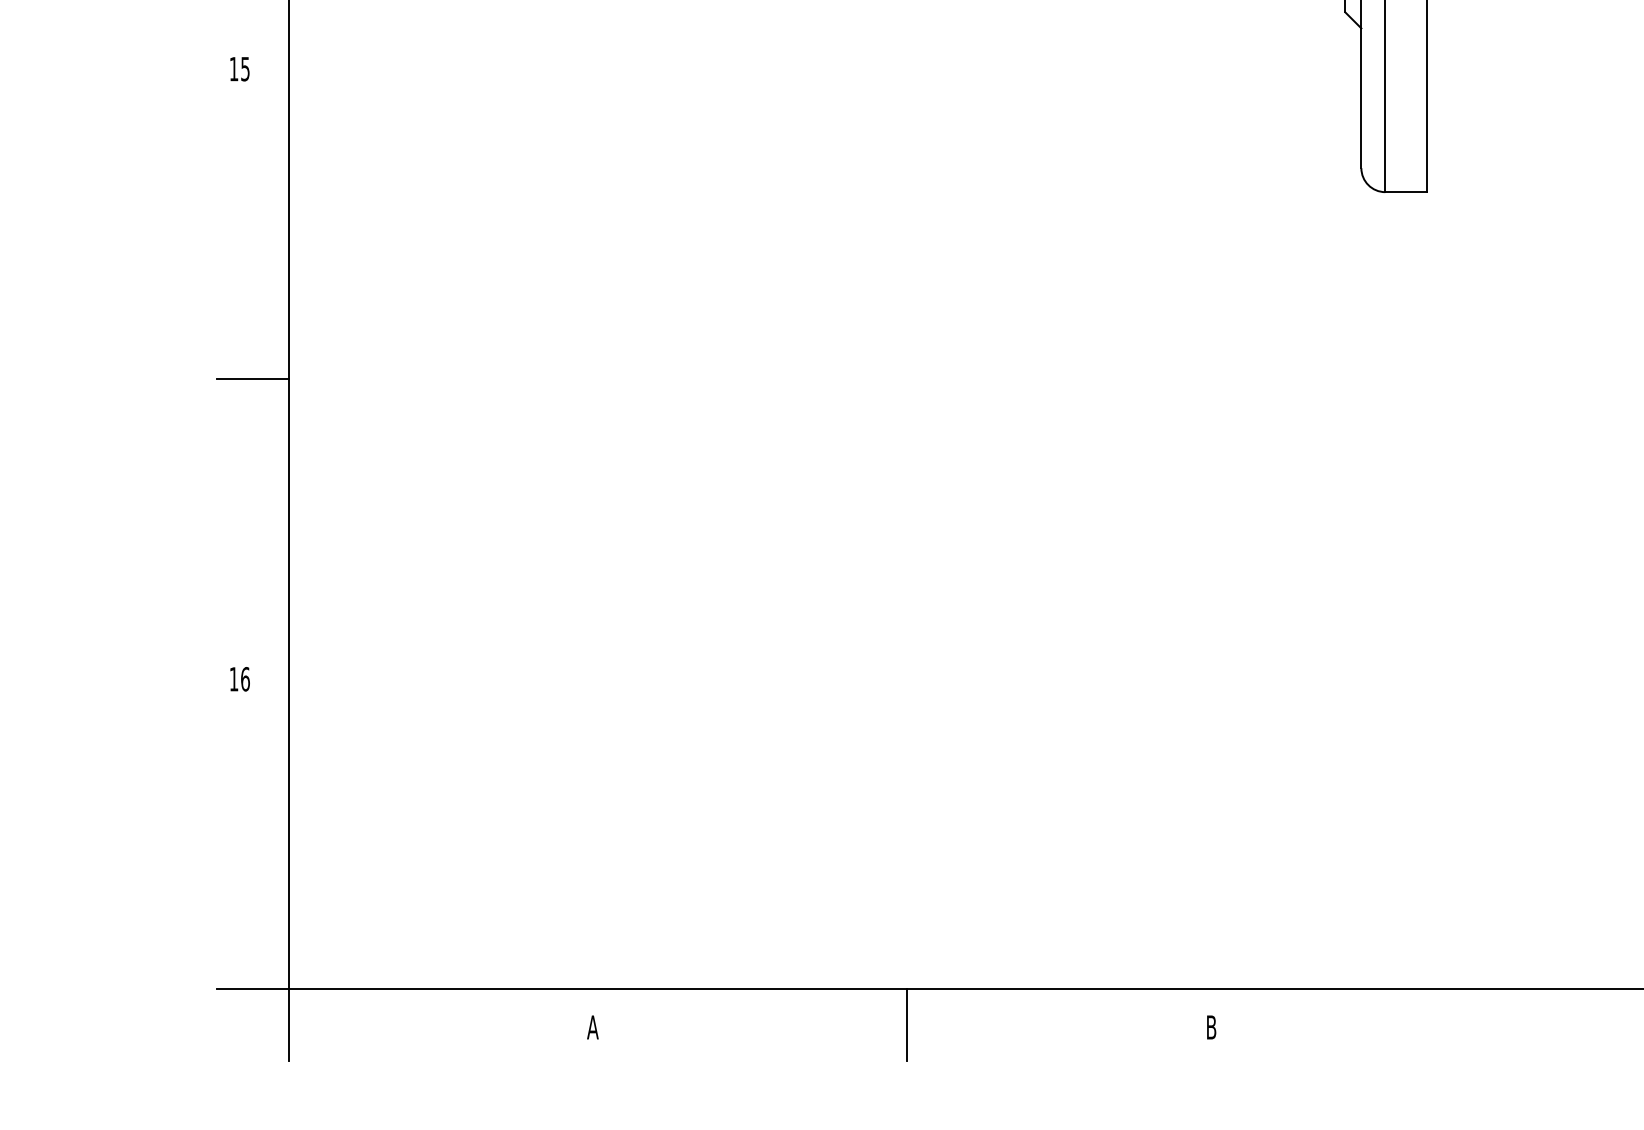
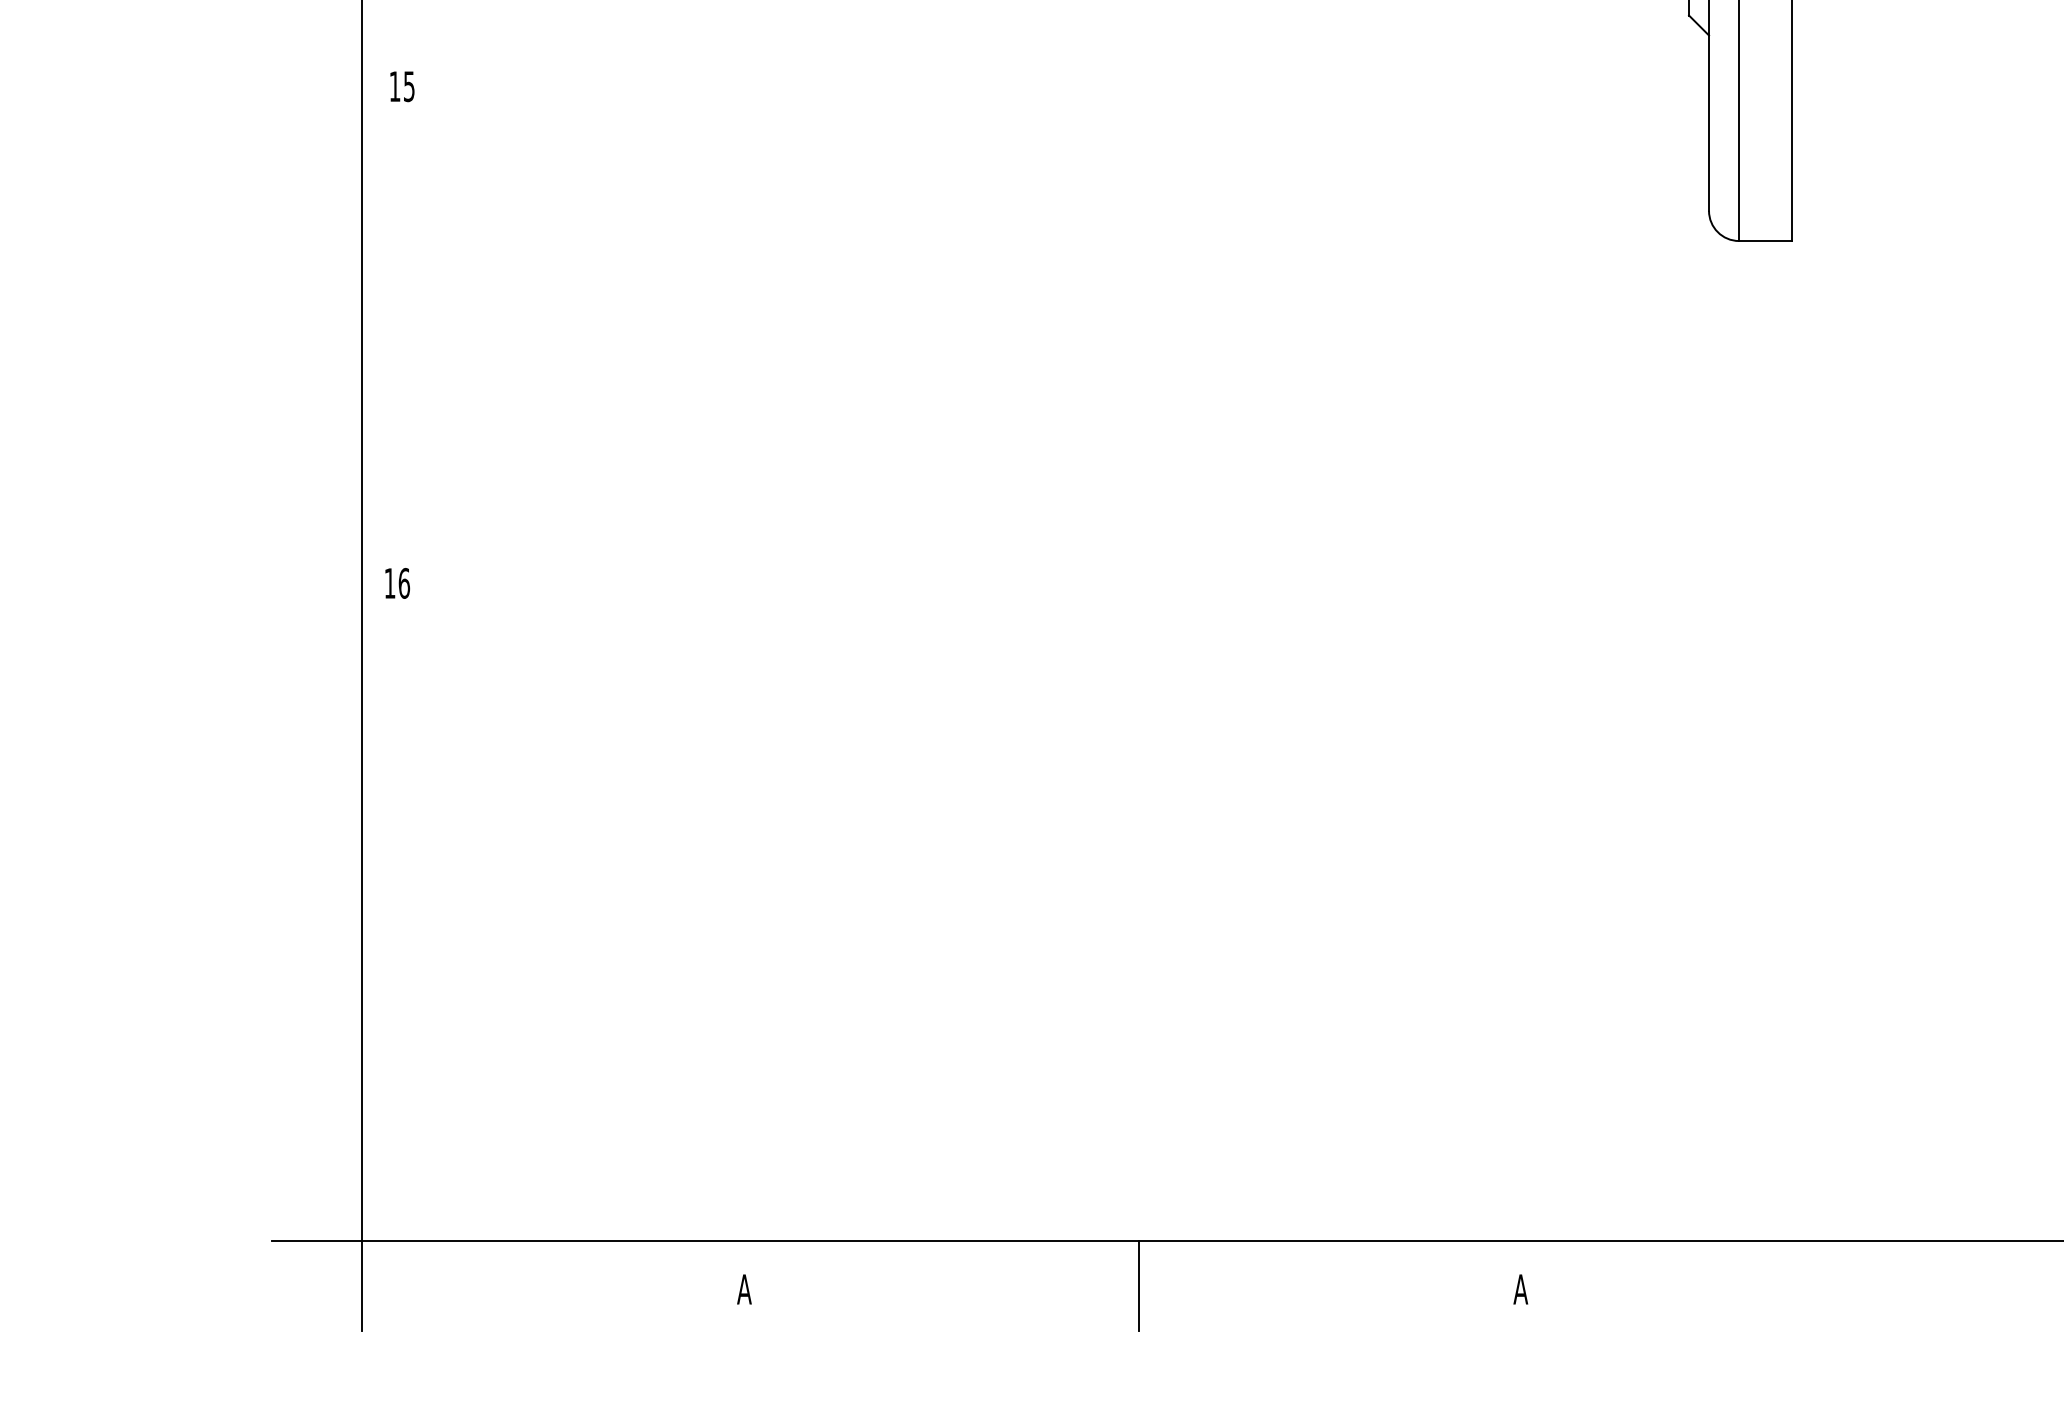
text: (240, 69) -> (402, 86), moved
line: (252, 378) -> (317, 475), removed
text: (240, 679) -> (397, 583), moved
text: (1211, 1027) -> (1520, 1289), B -> A

